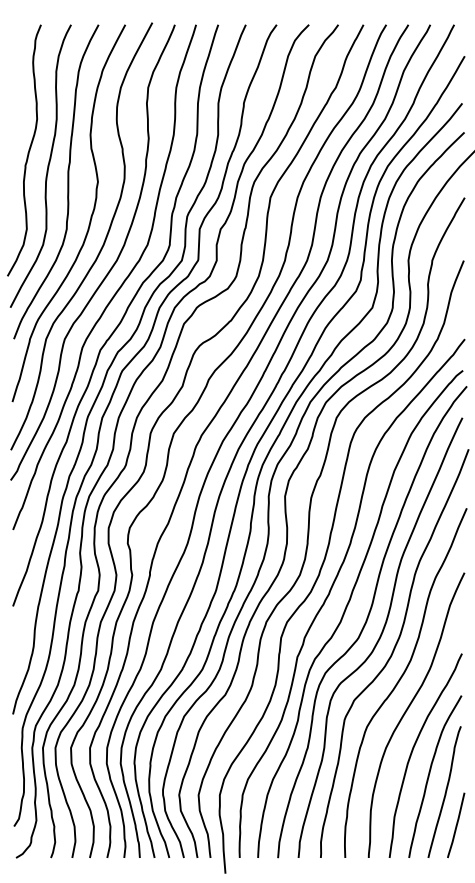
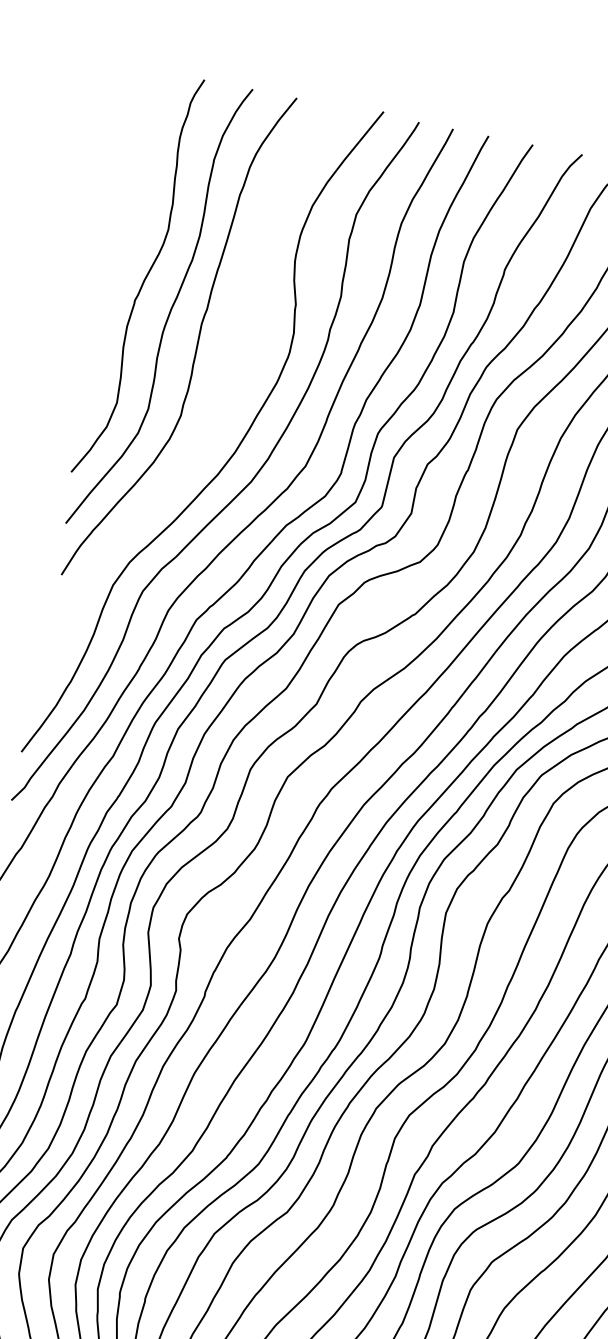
curve: (89, 220) -> (220, 408), removed

